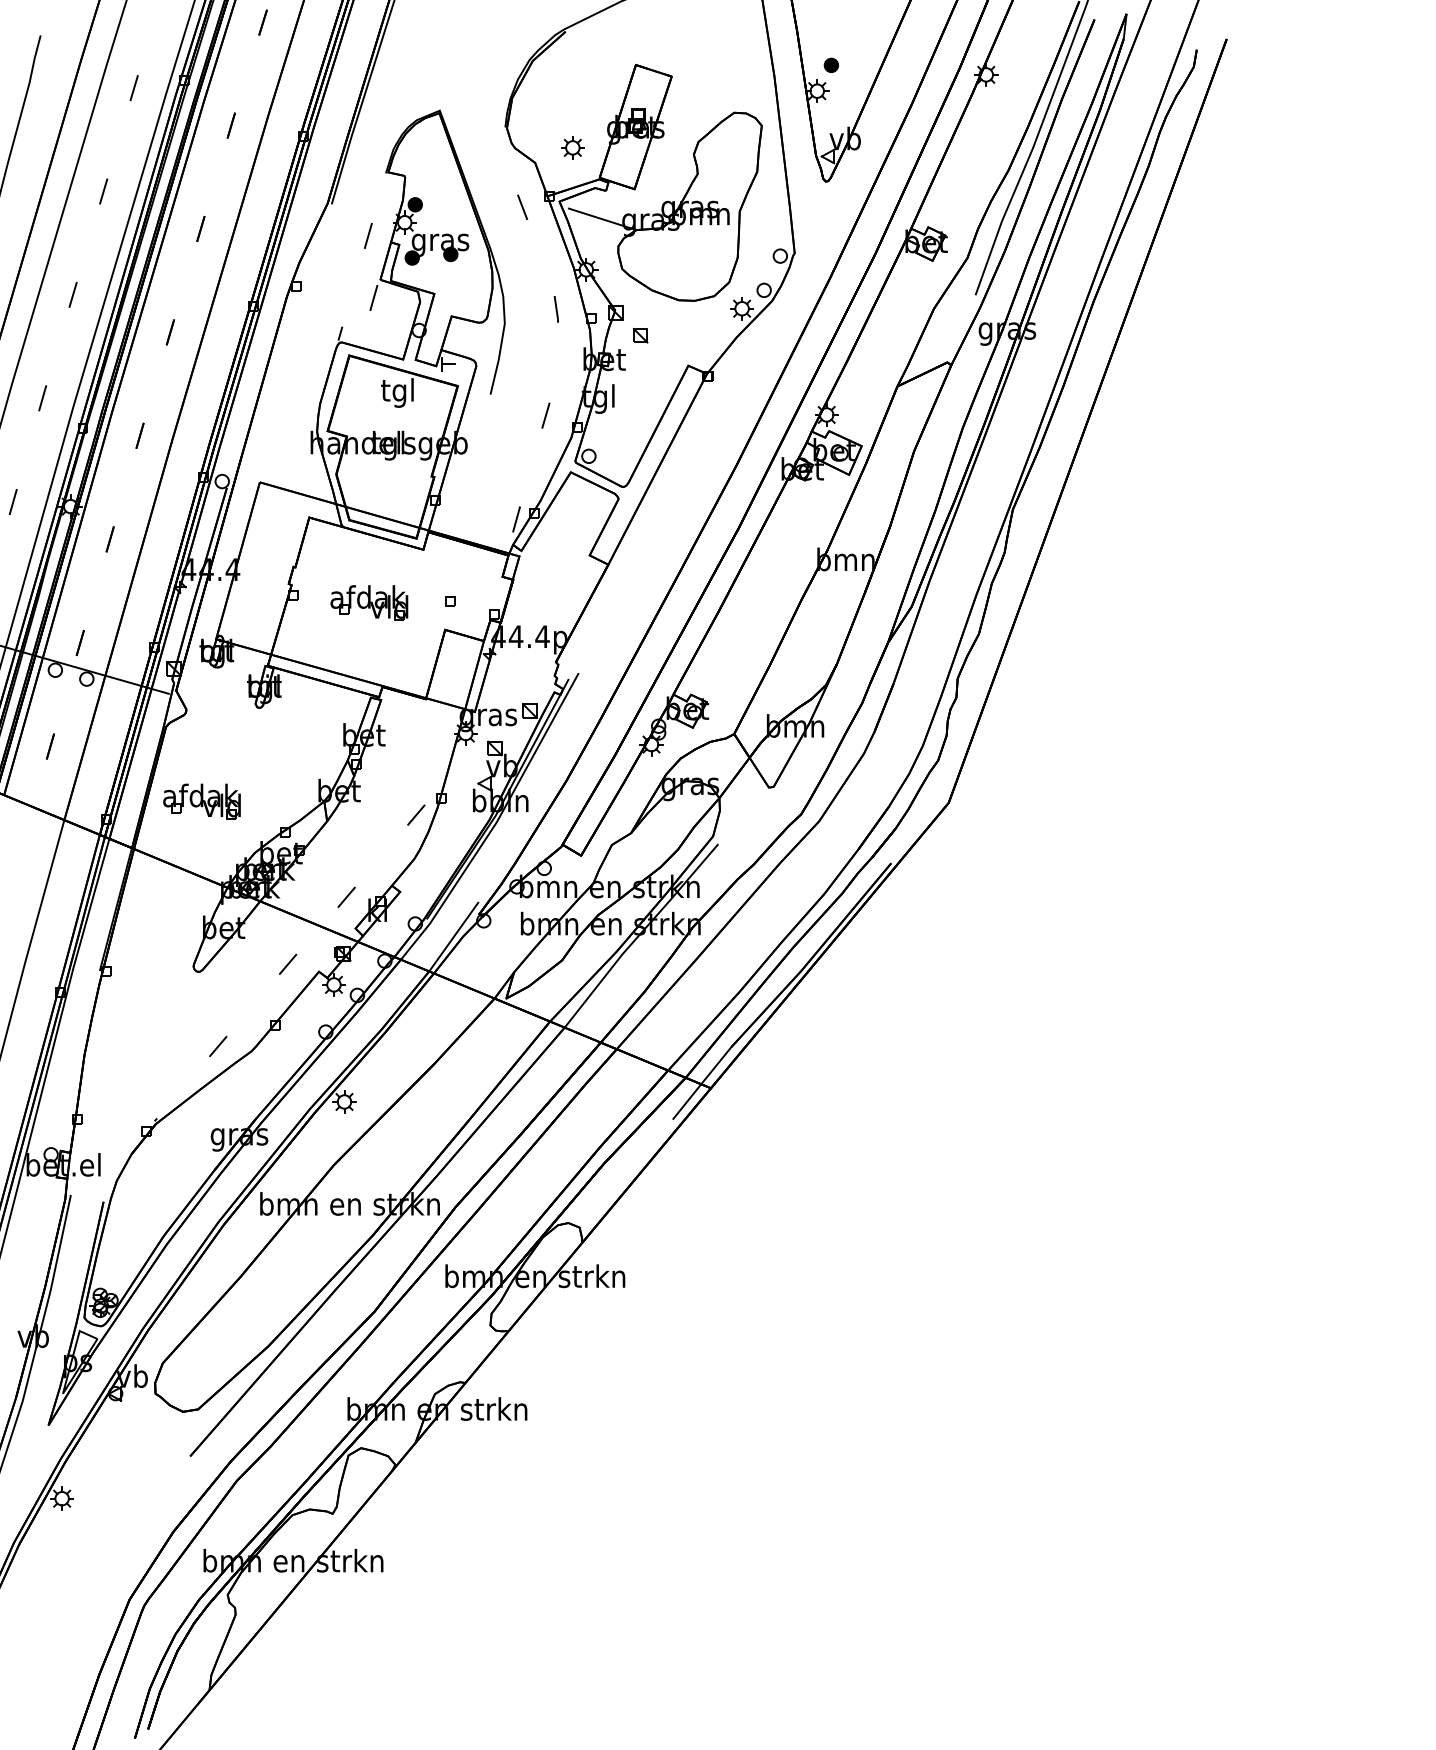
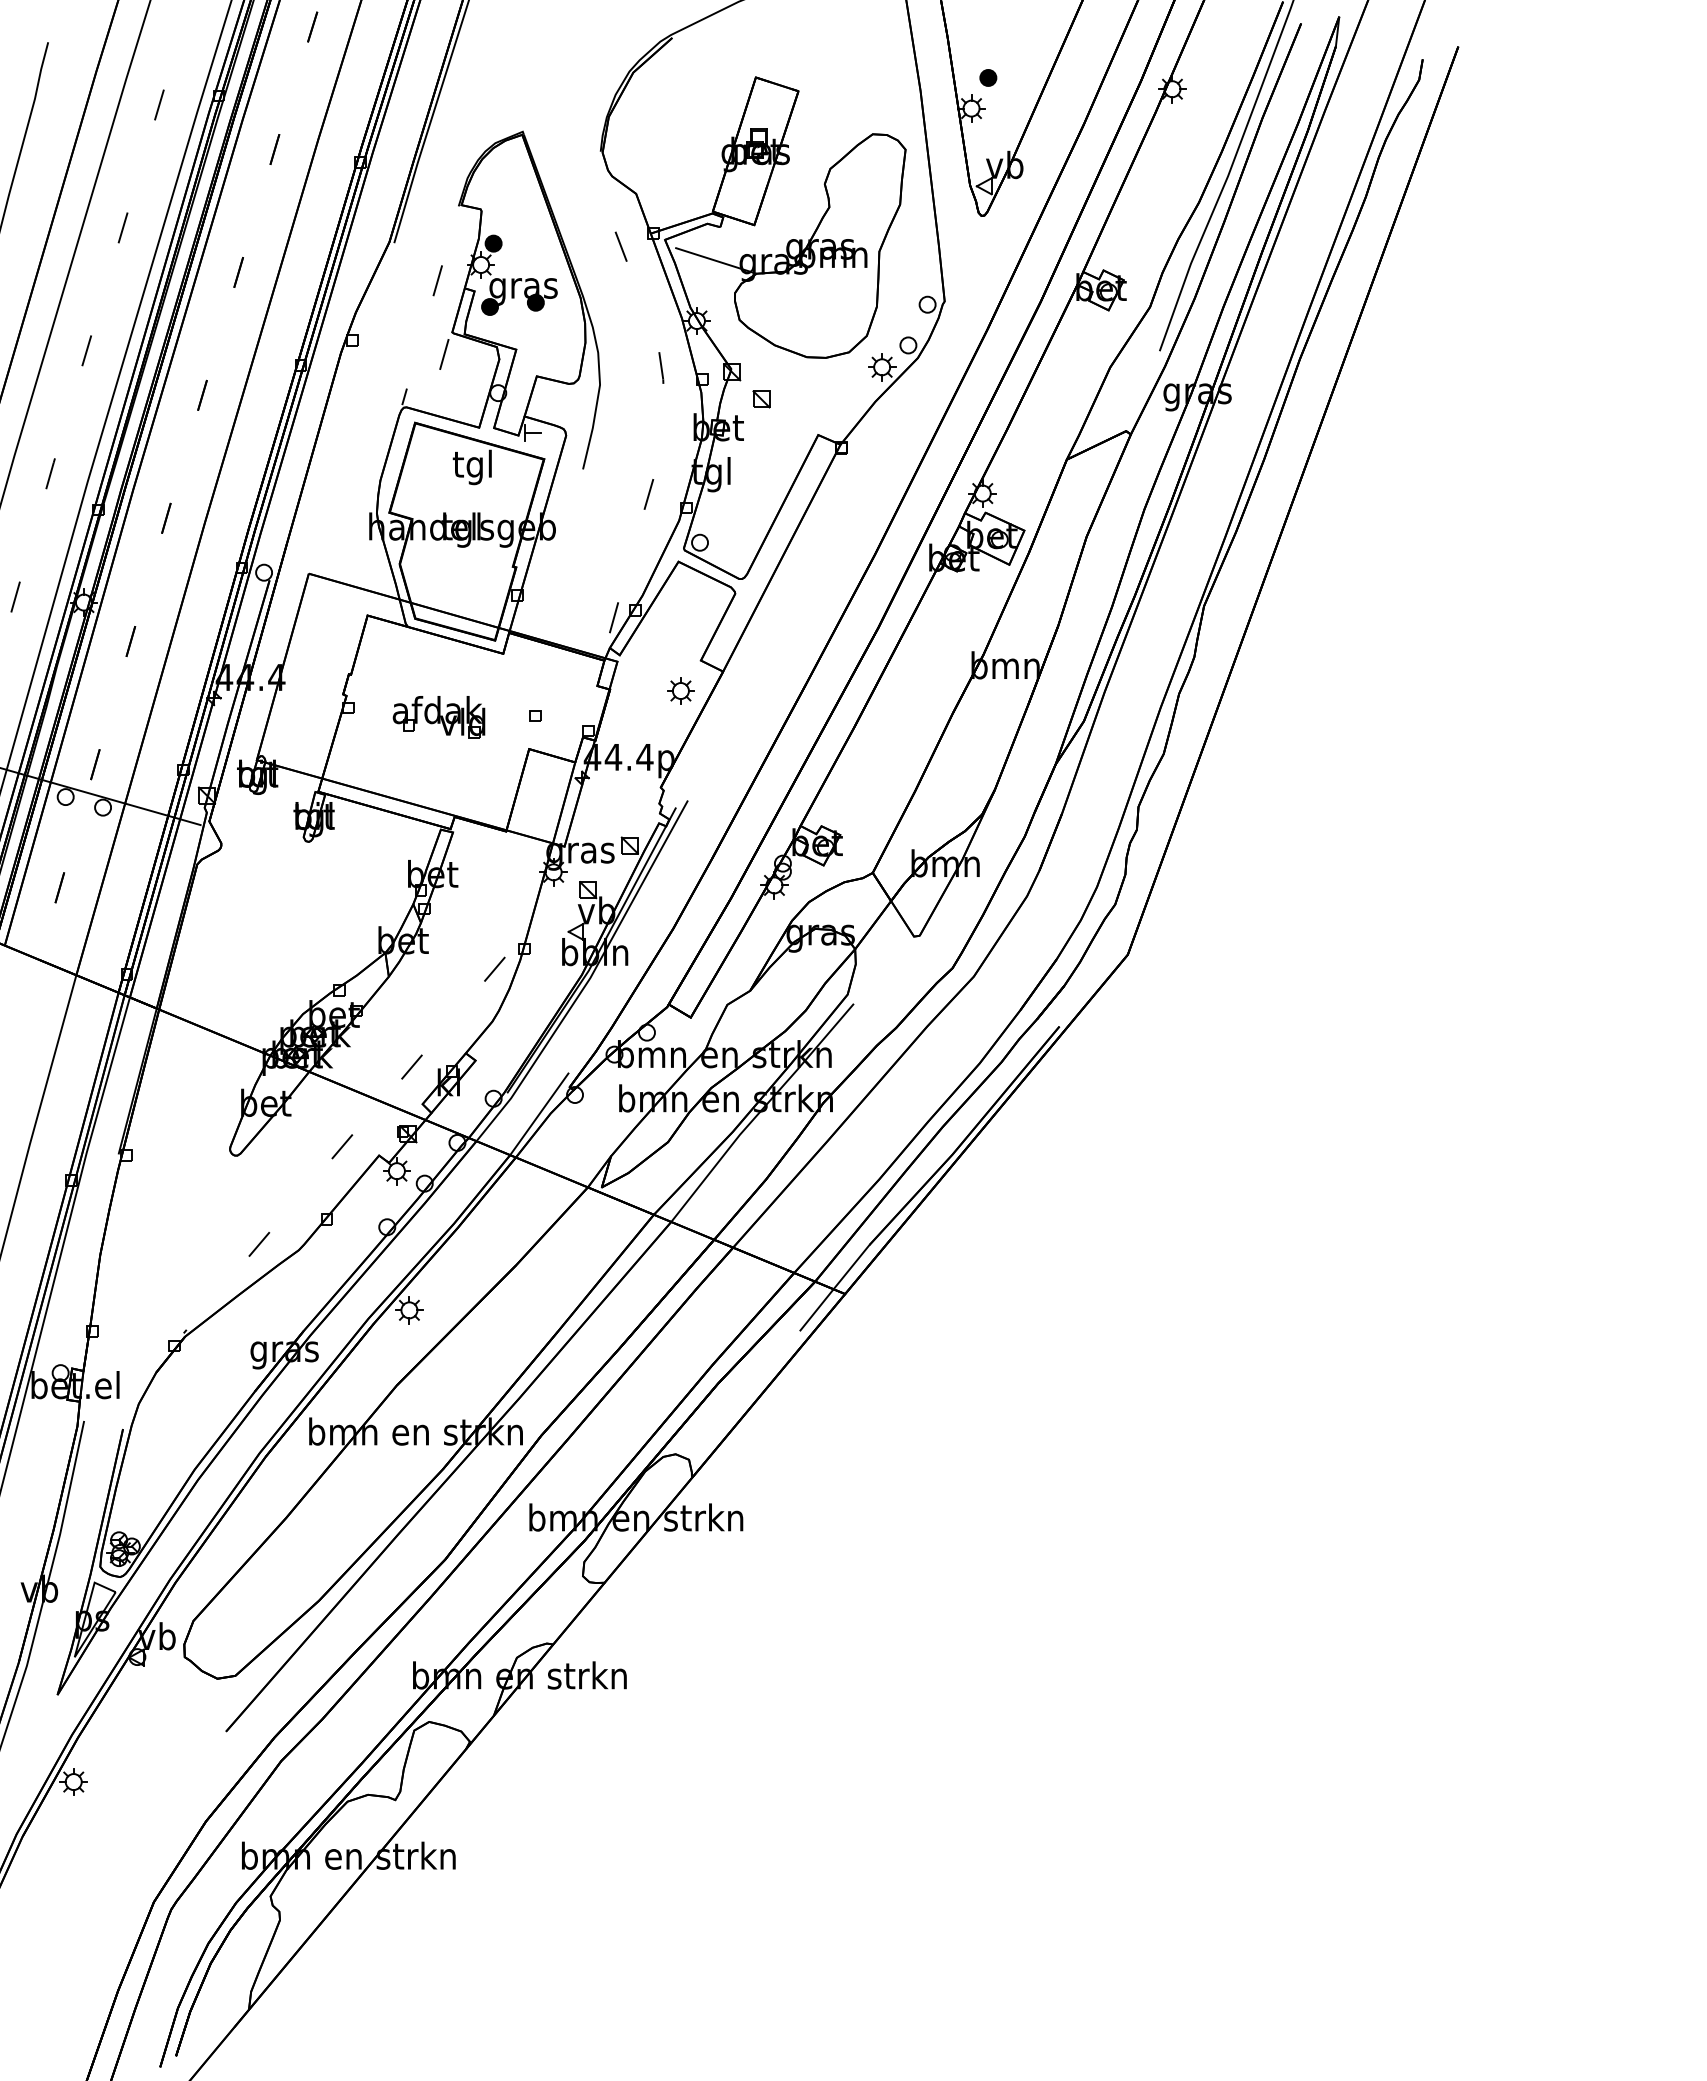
part: (572, 147) -> (680, 690), moved
part: (201, 801) -> (239, 953), removed

